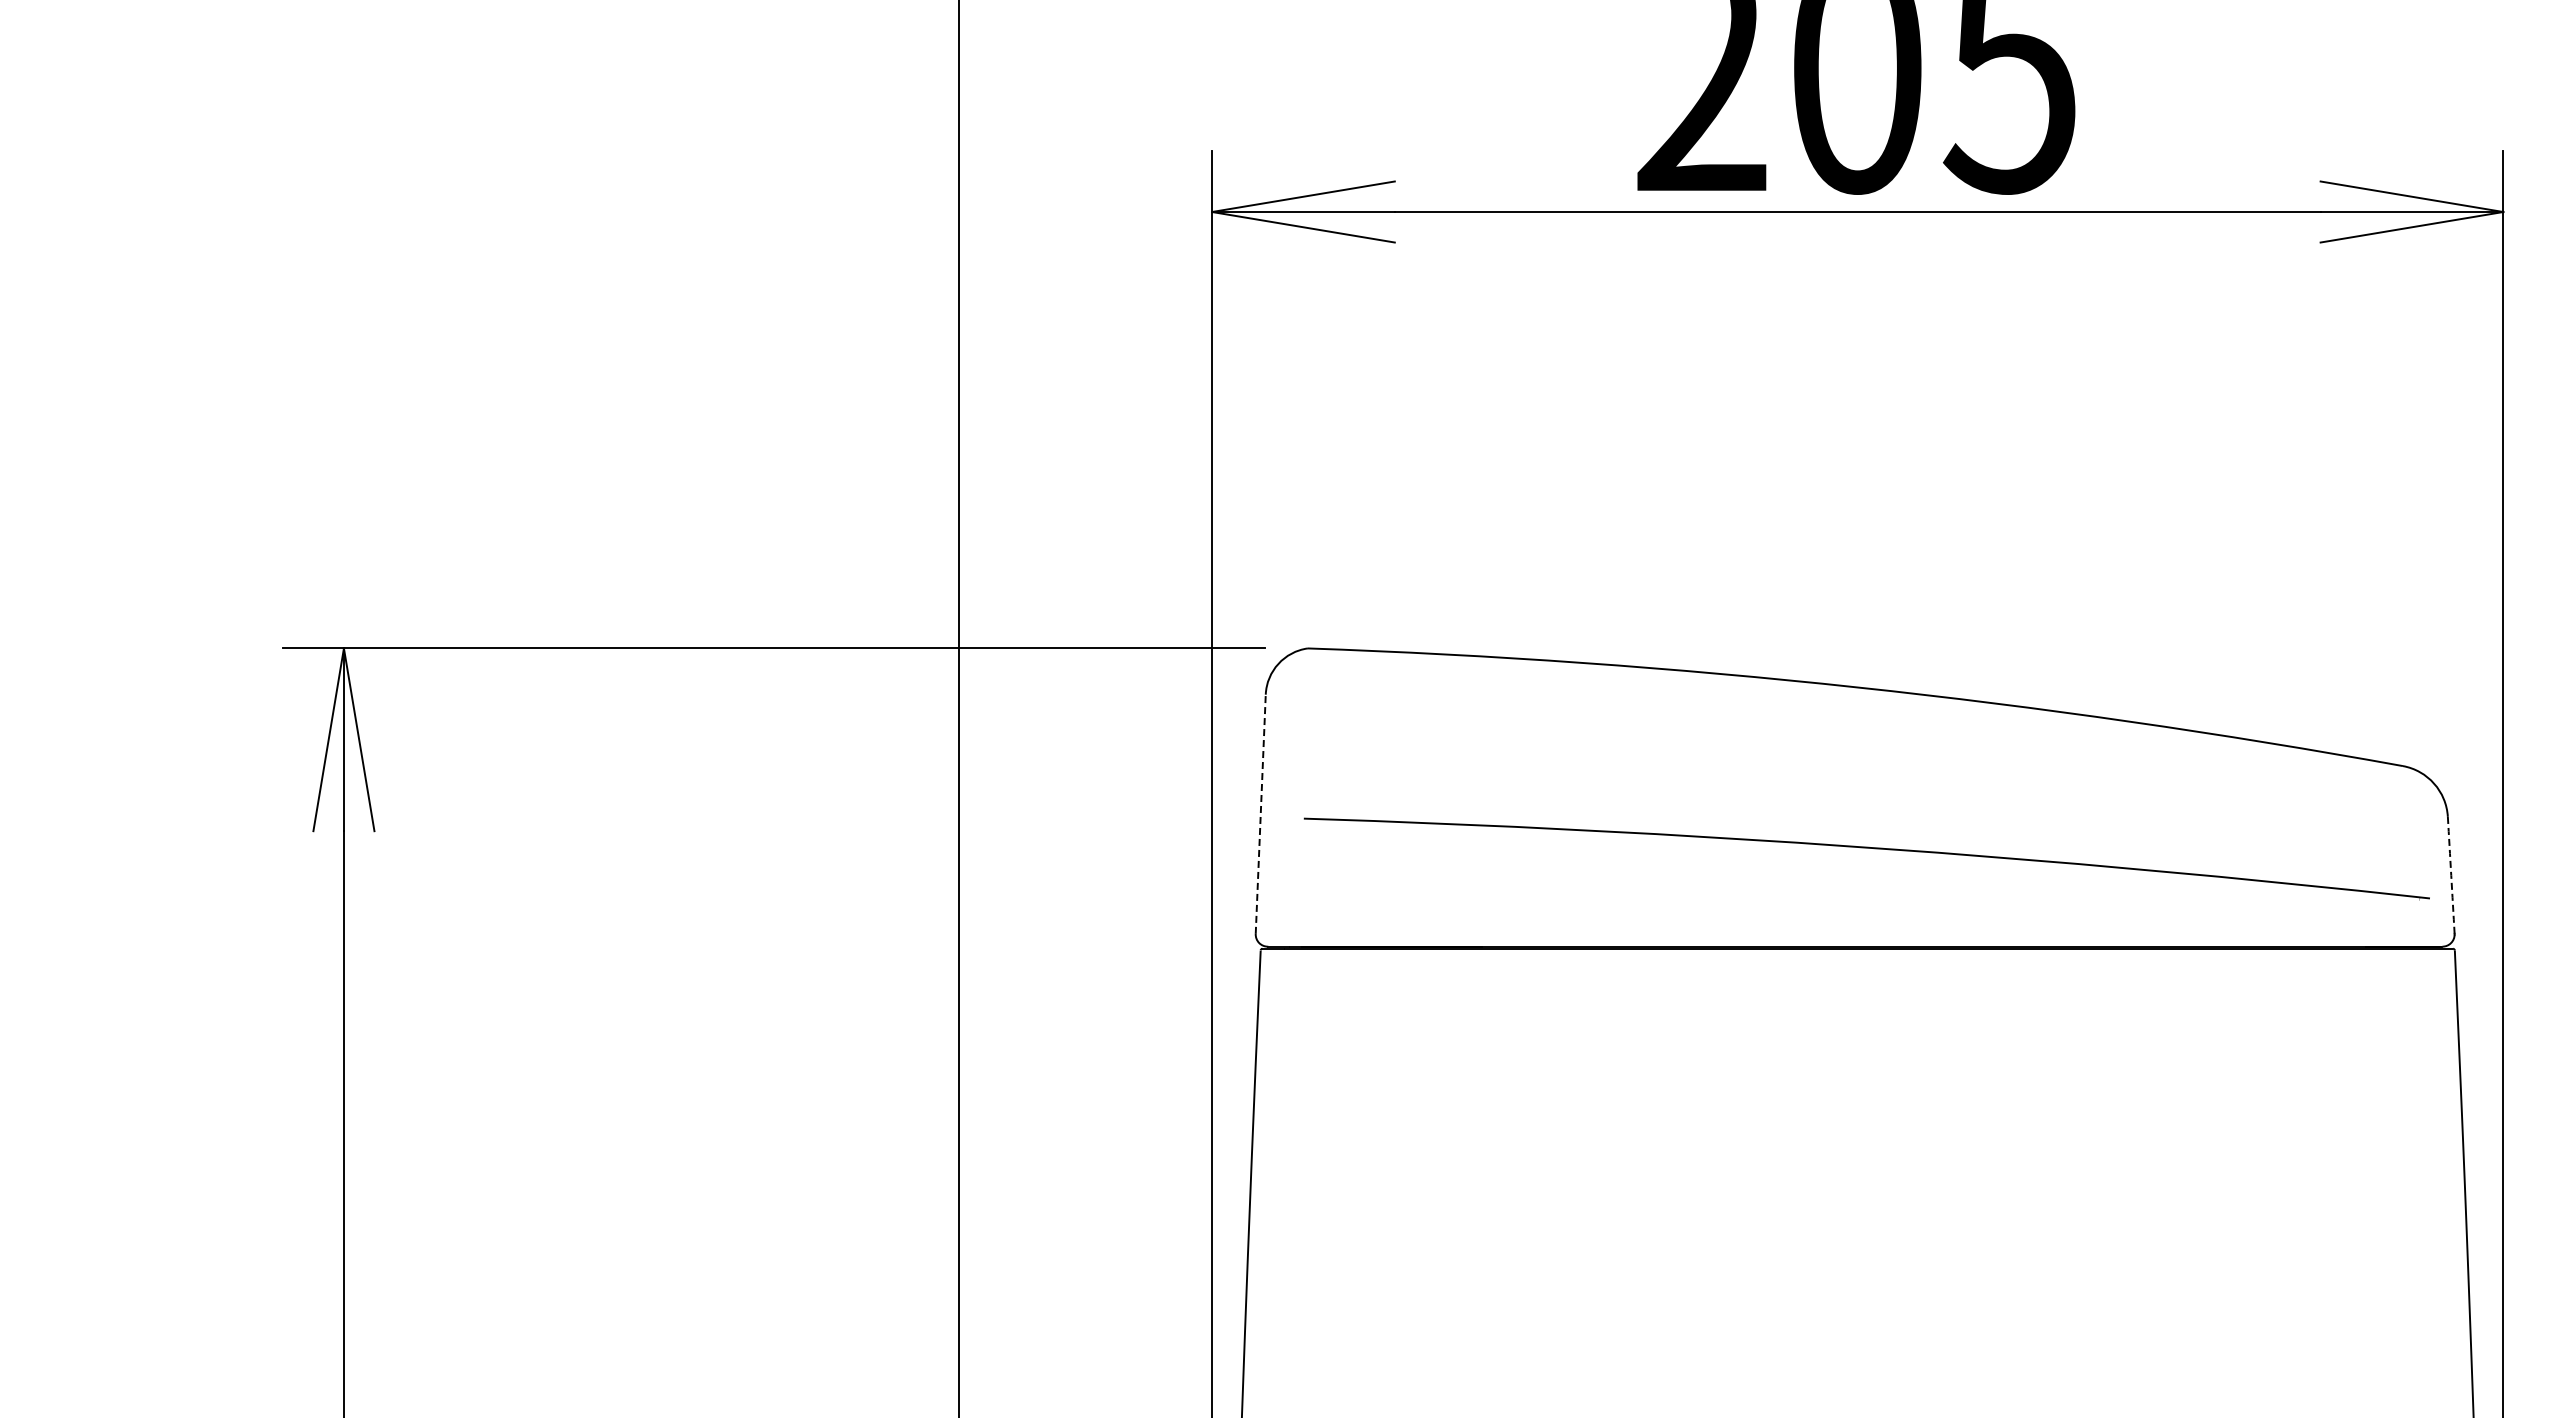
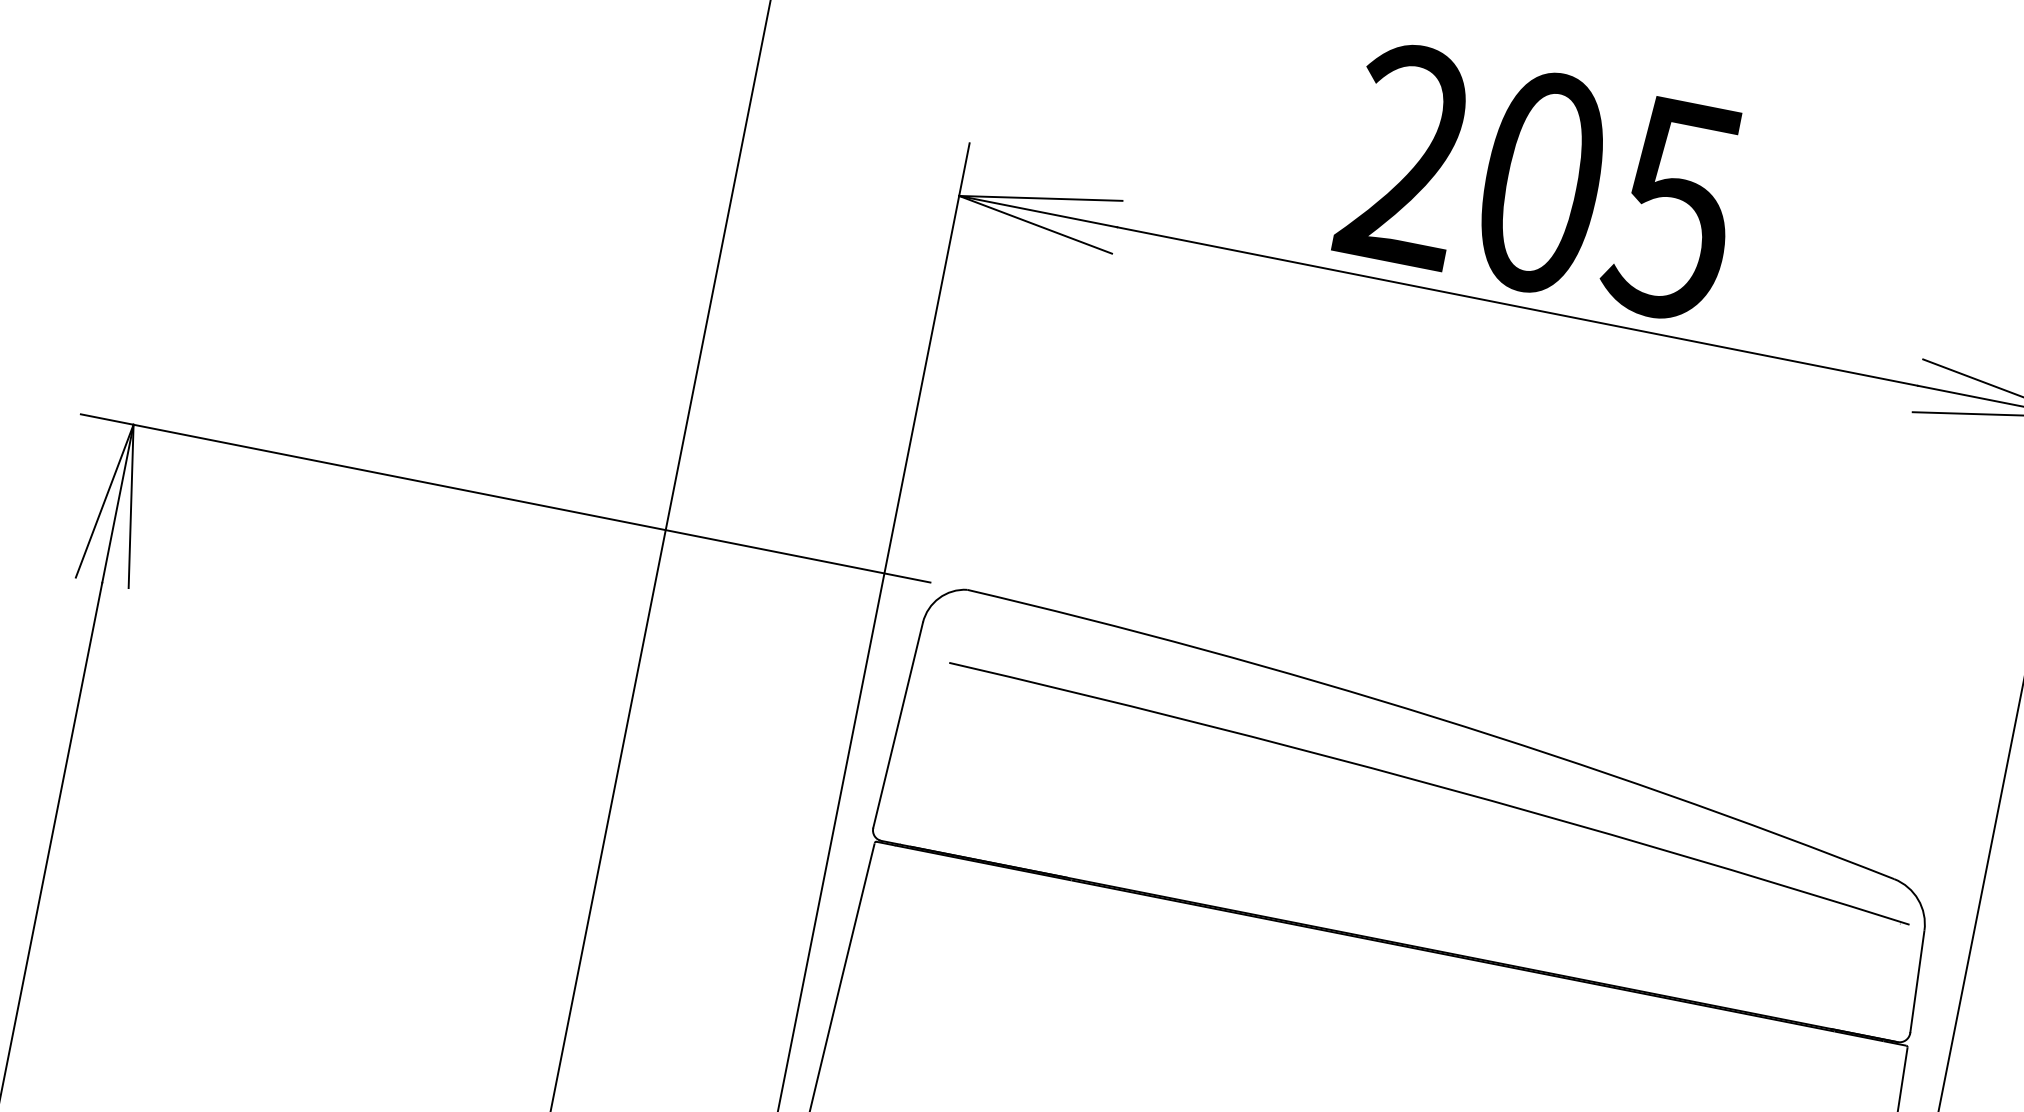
line: (1260, 814) -> (897, 725), dashed -> solid
part: (1866, 848) -> (1430, 785), moved
arc: (2451, 875) -> (1917, 982), dashed -> solid

